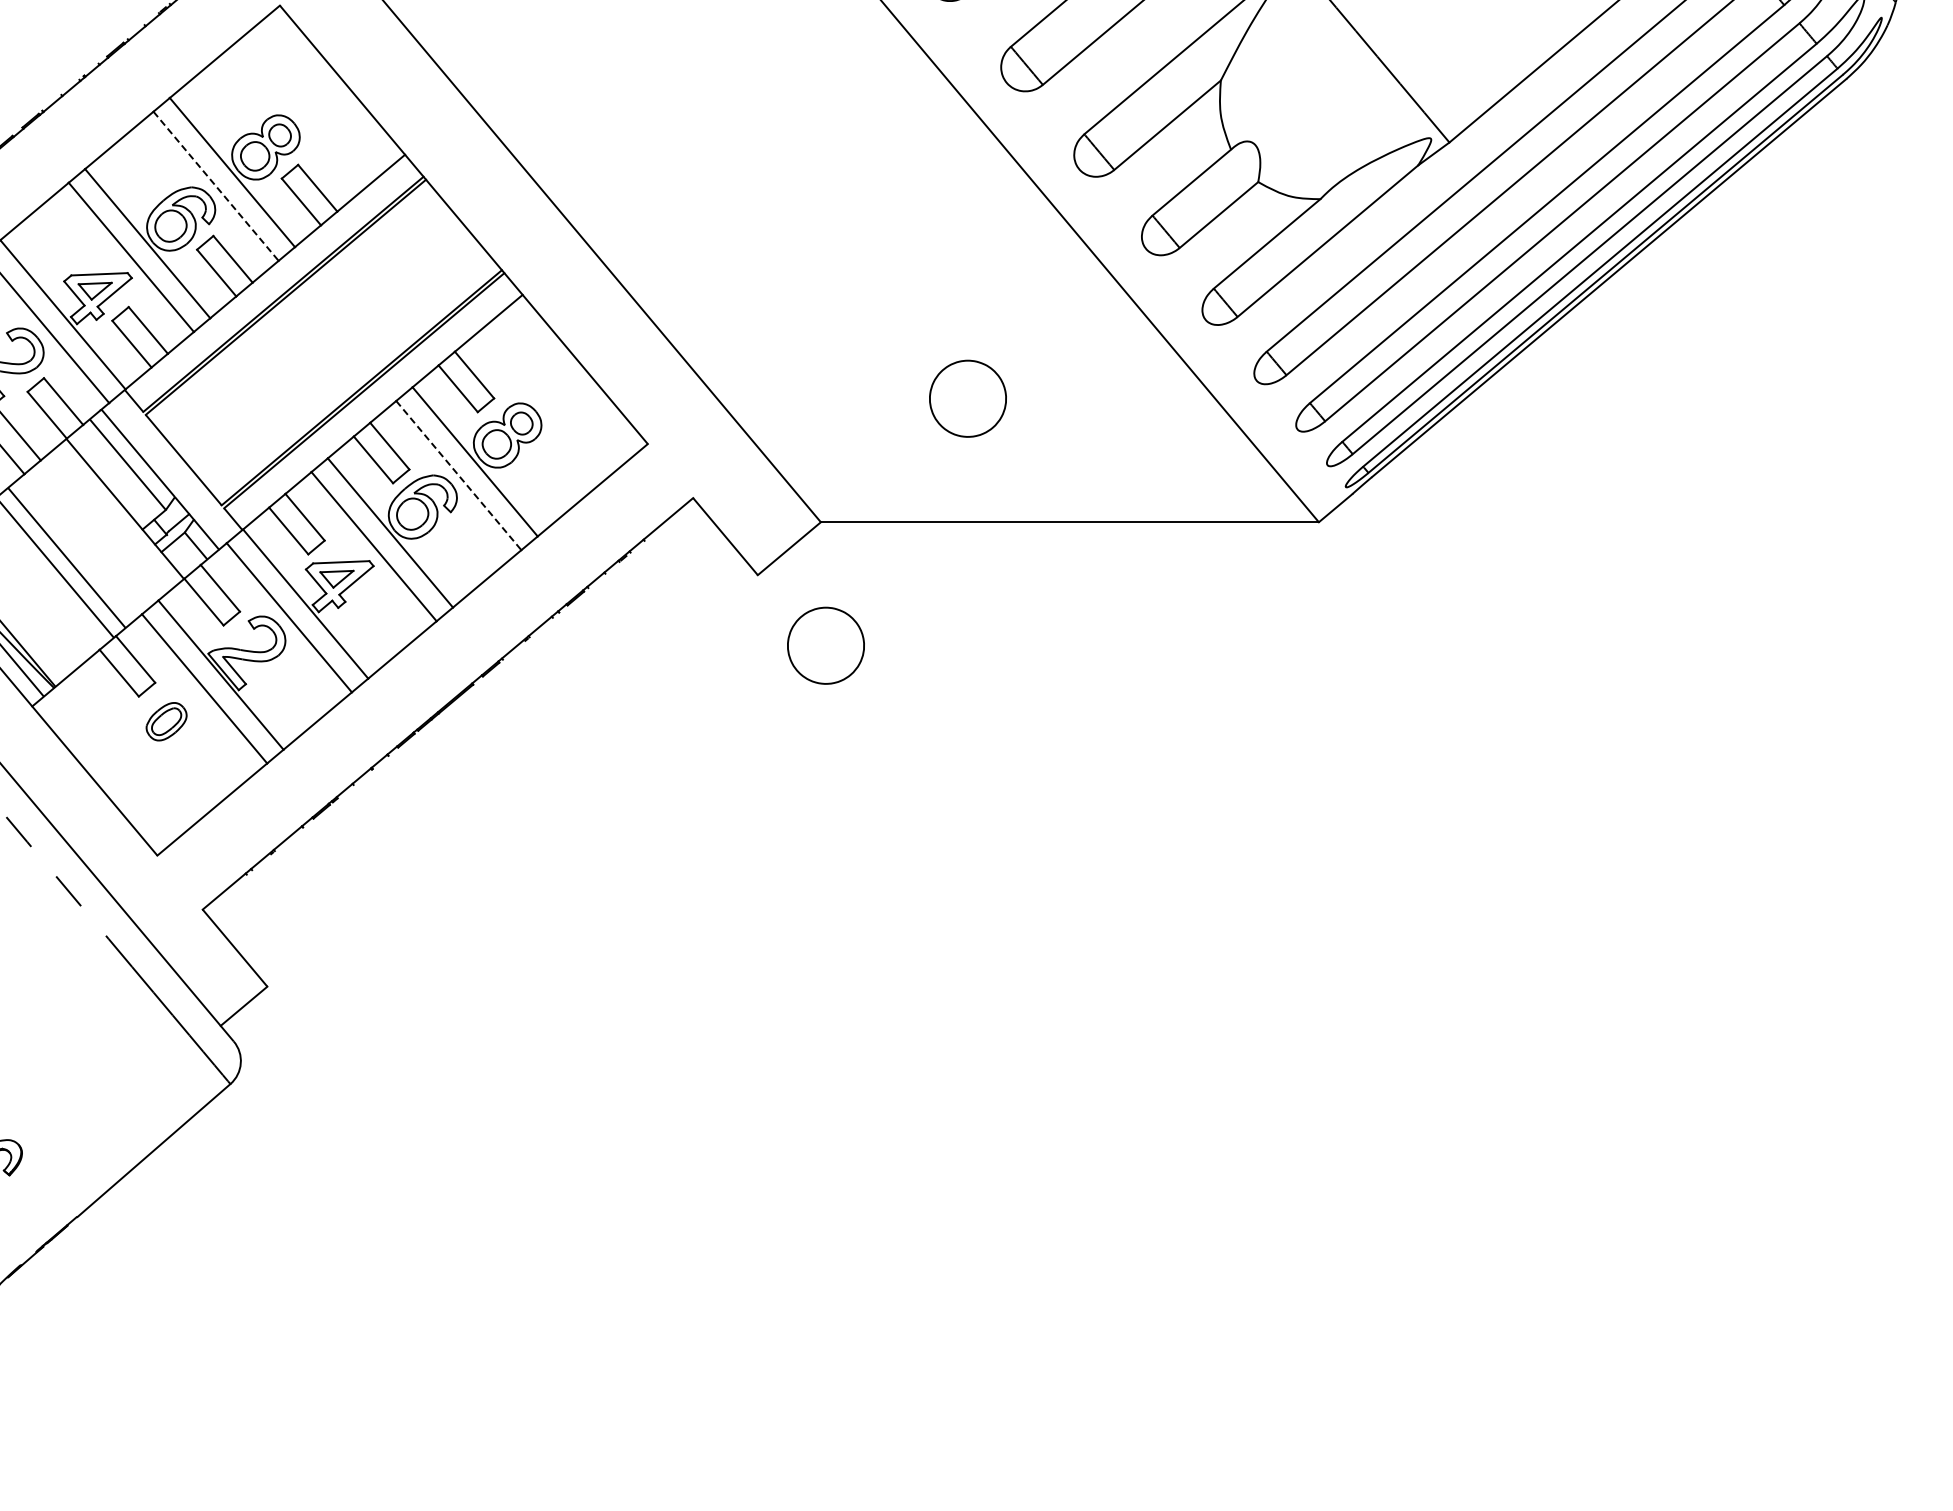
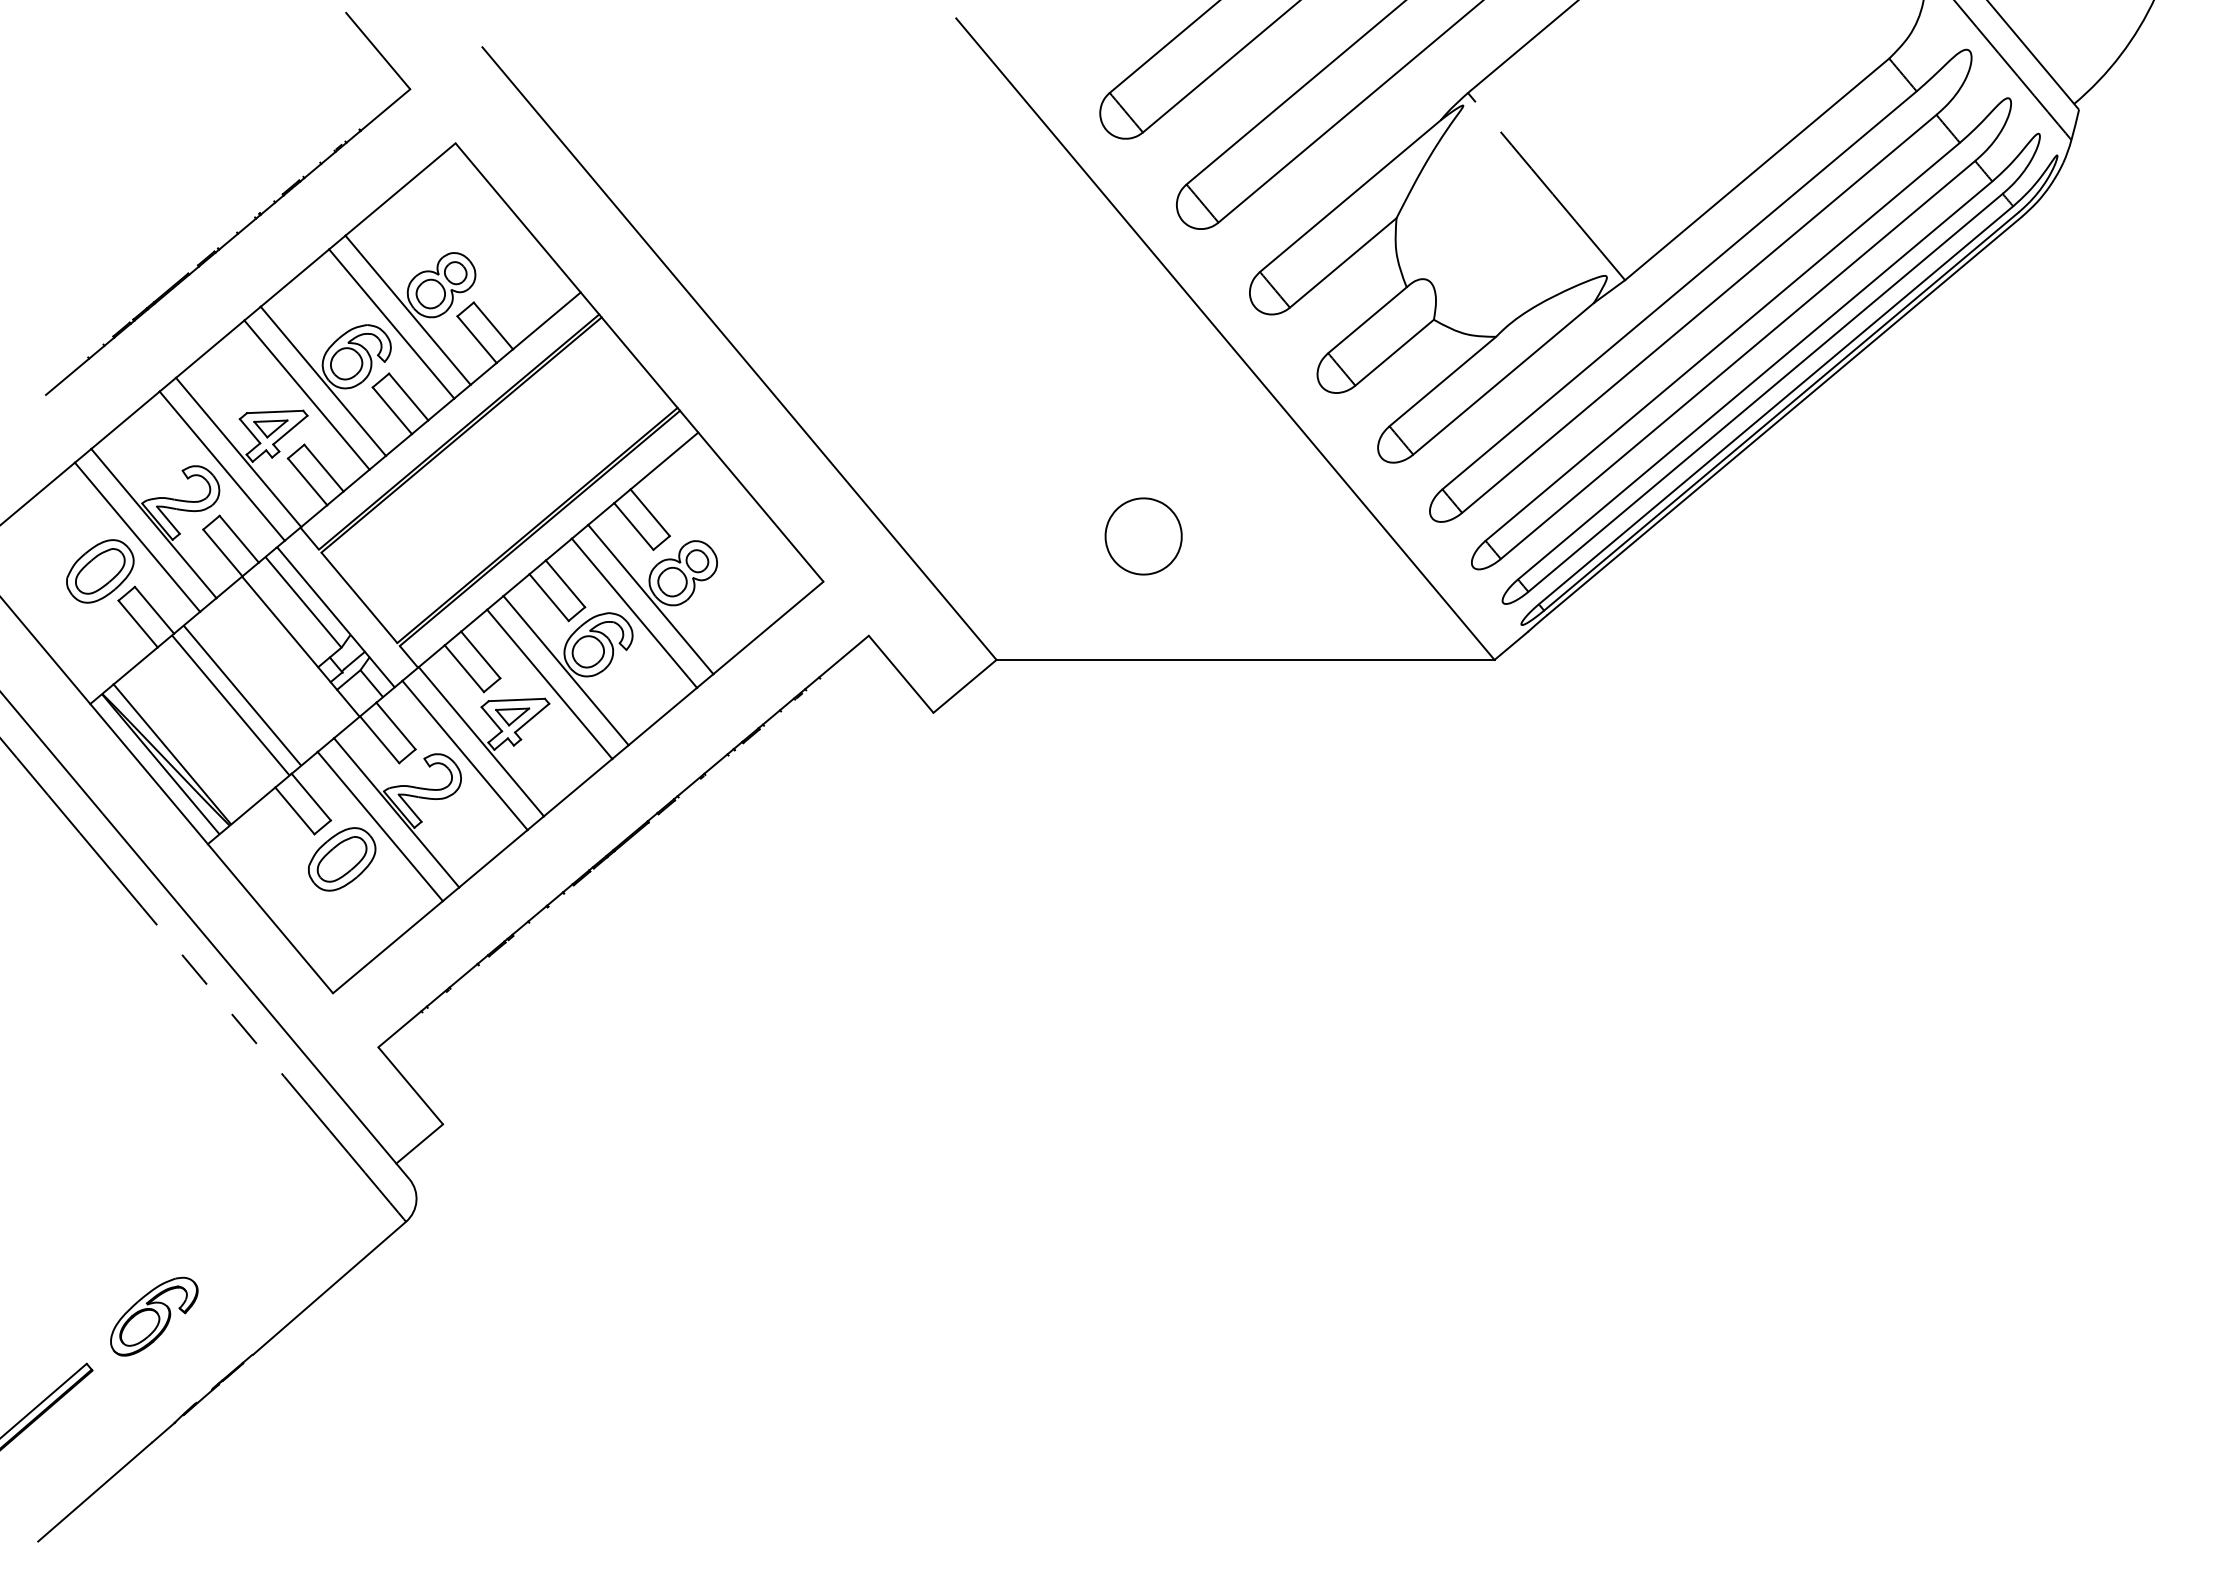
line: (216, 186) -> (392, 324), dashed -> solid
line: (458, 475) -> (634, 613), dashed -> solid
part: (825, 645) -> (1001, 783), removed
part: (166, 721) -> (342, 859), size x1.67

